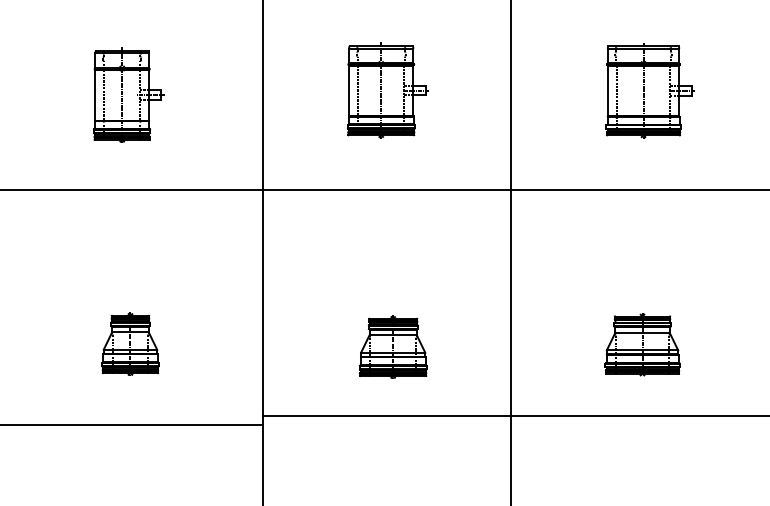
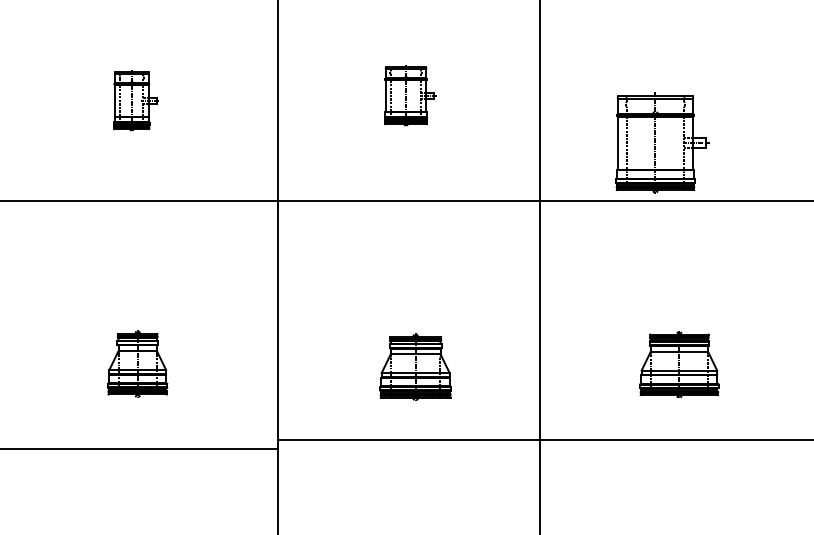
part: (388, 90) -> (410, 95), size x0.6
part: (650, 90) -> (662, 142), moved
part: (128, 95) -> (135, 100), size x0.6

